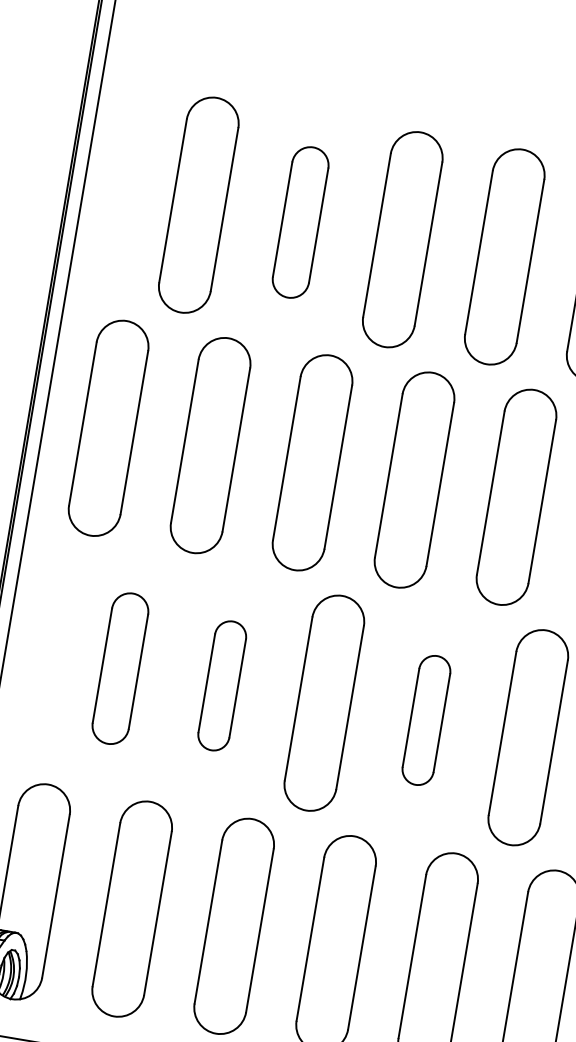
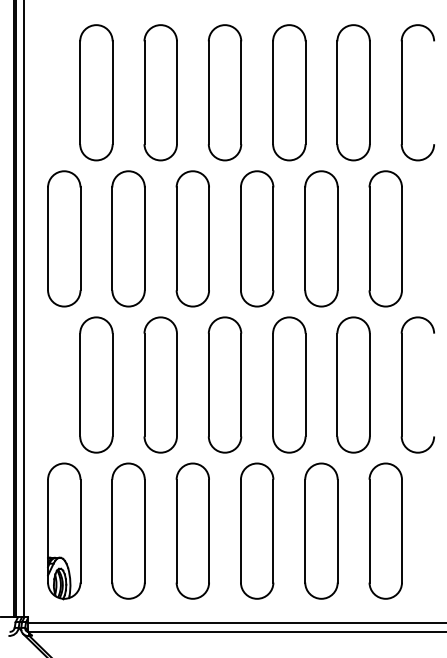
part: (300, 221) -> (160, 92), size x1.43
part: (120, 667) -> (96, 384), size x1.43
part: (222, 685) -> (160, 384), size x1.67
part: (426, 719) -> (289, 384), size x1.67

